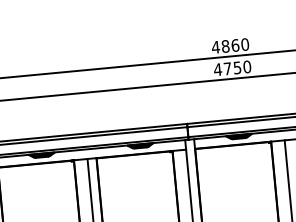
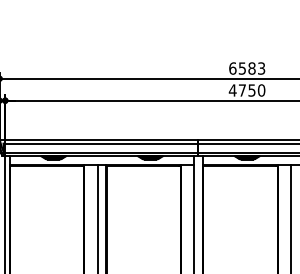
text: (229, 46) -> (246, 68), 4860 -> 6583

